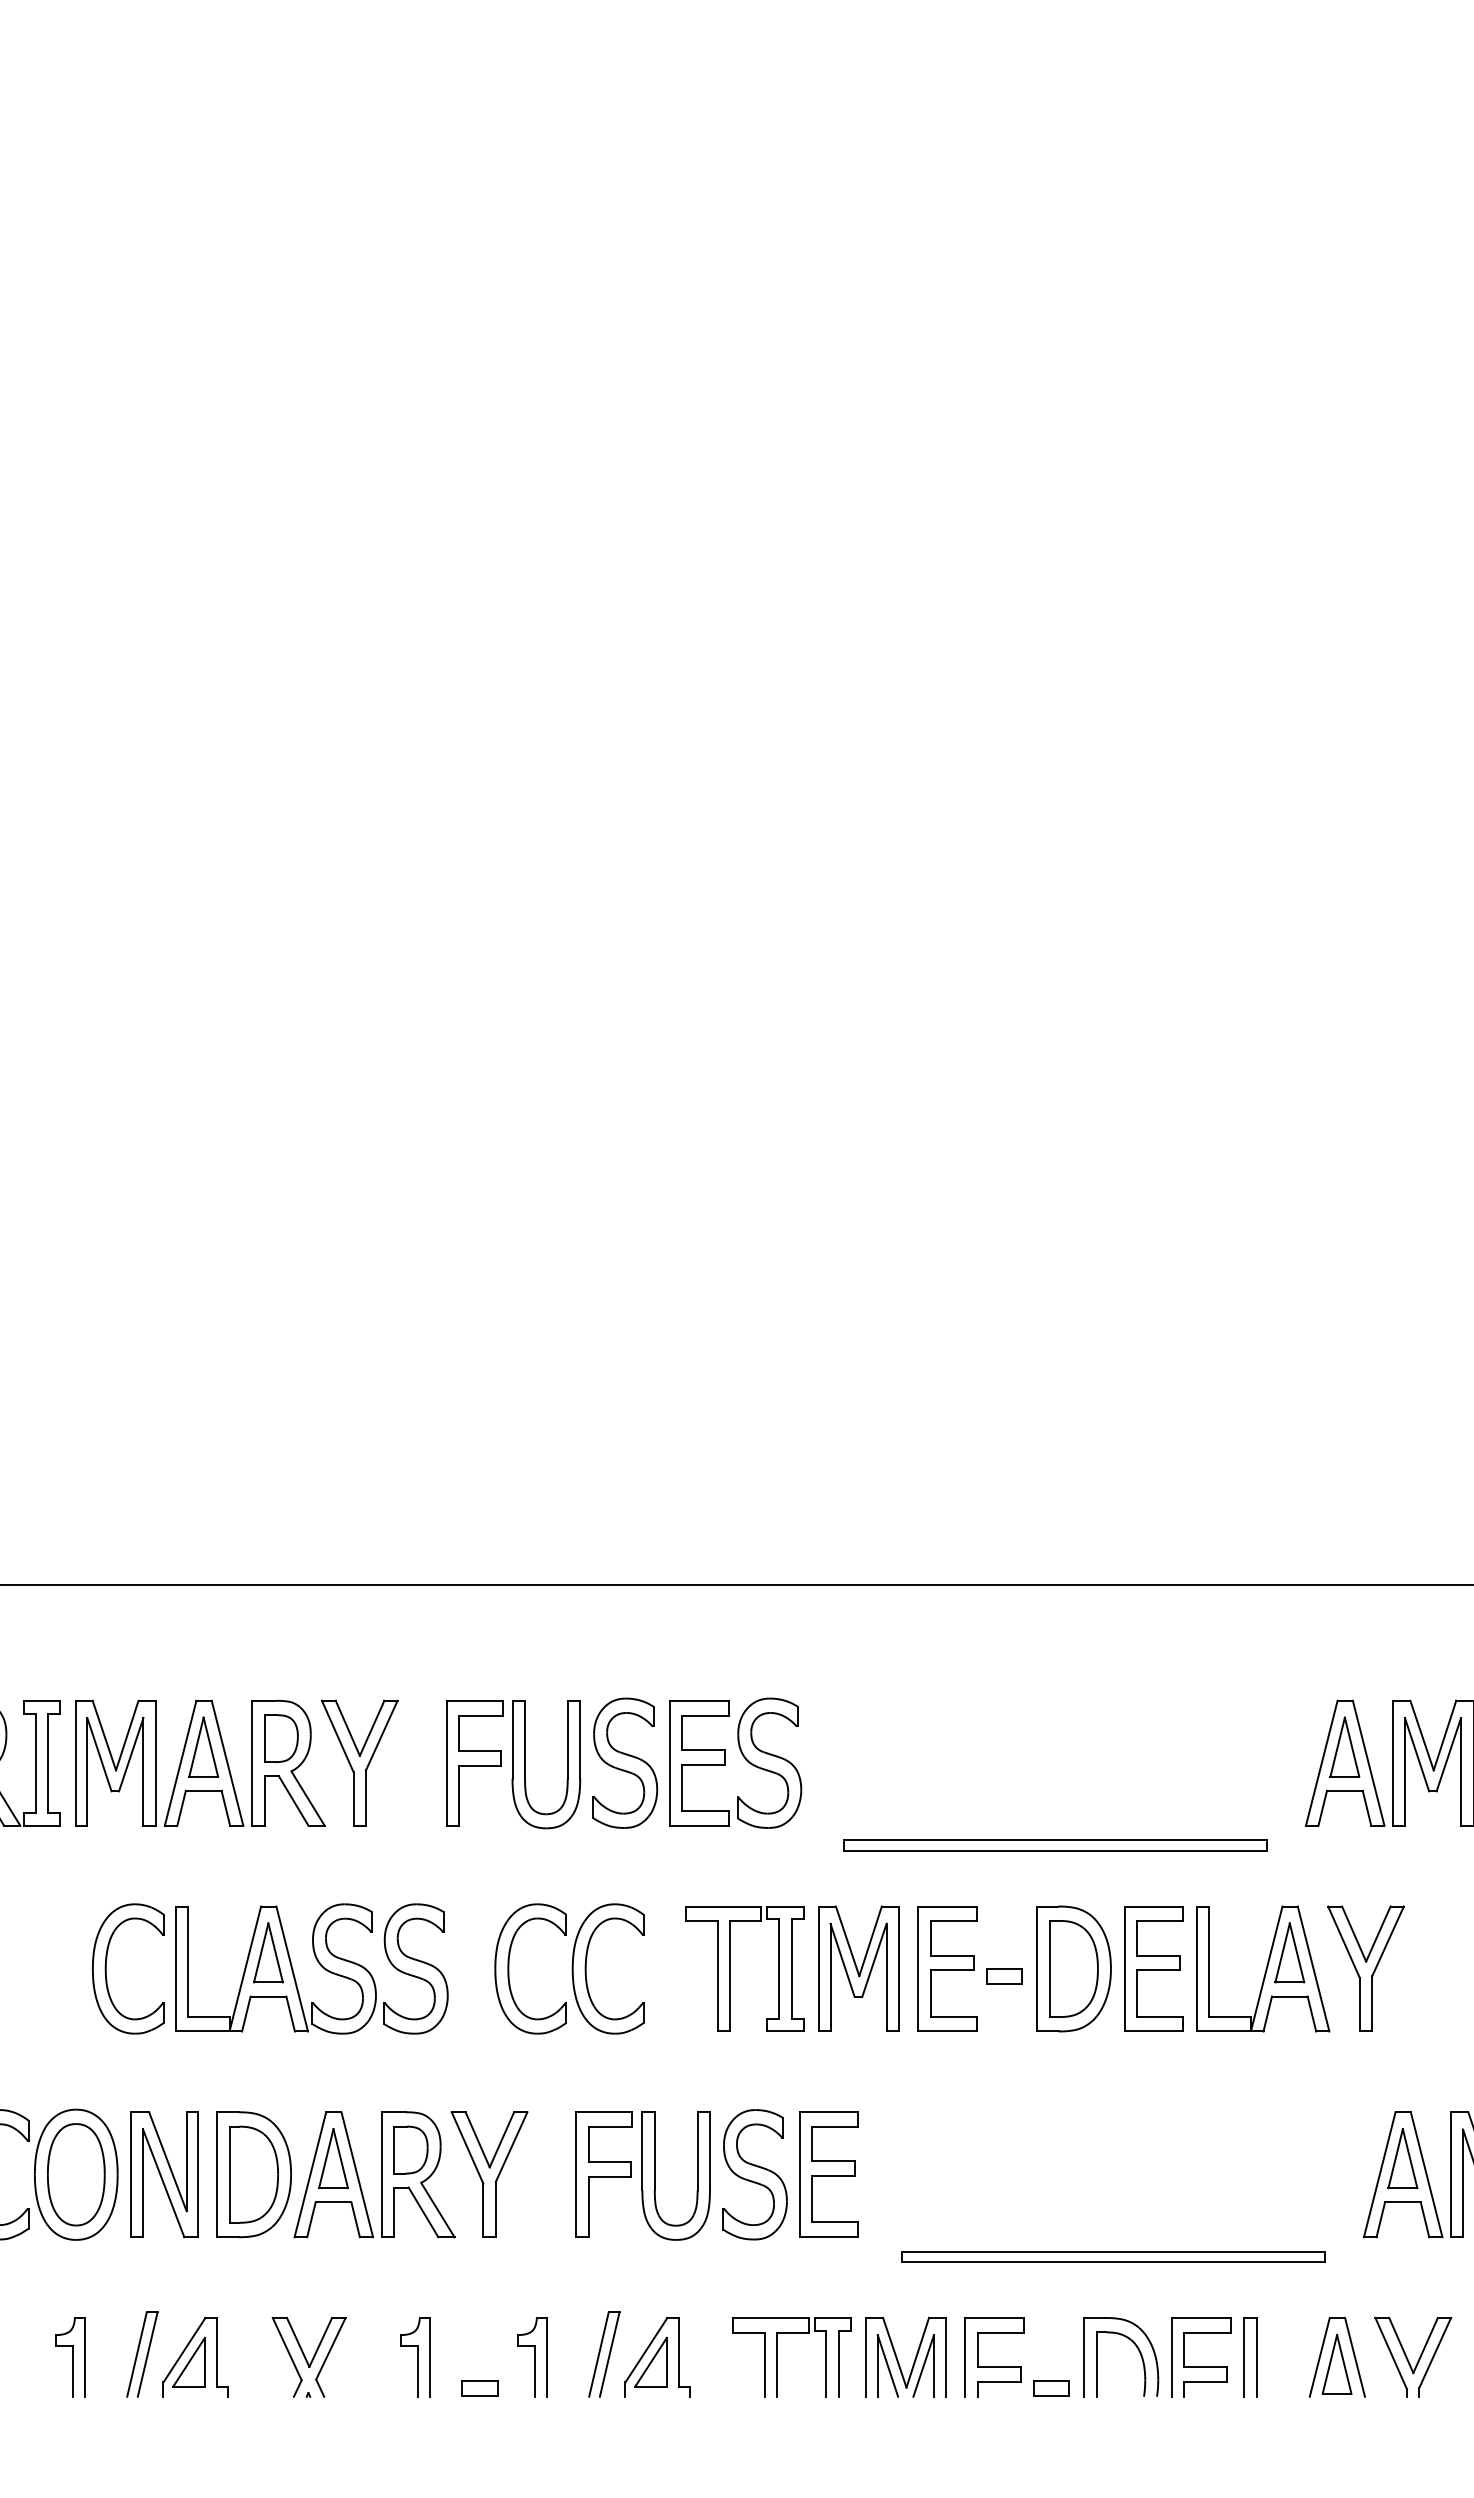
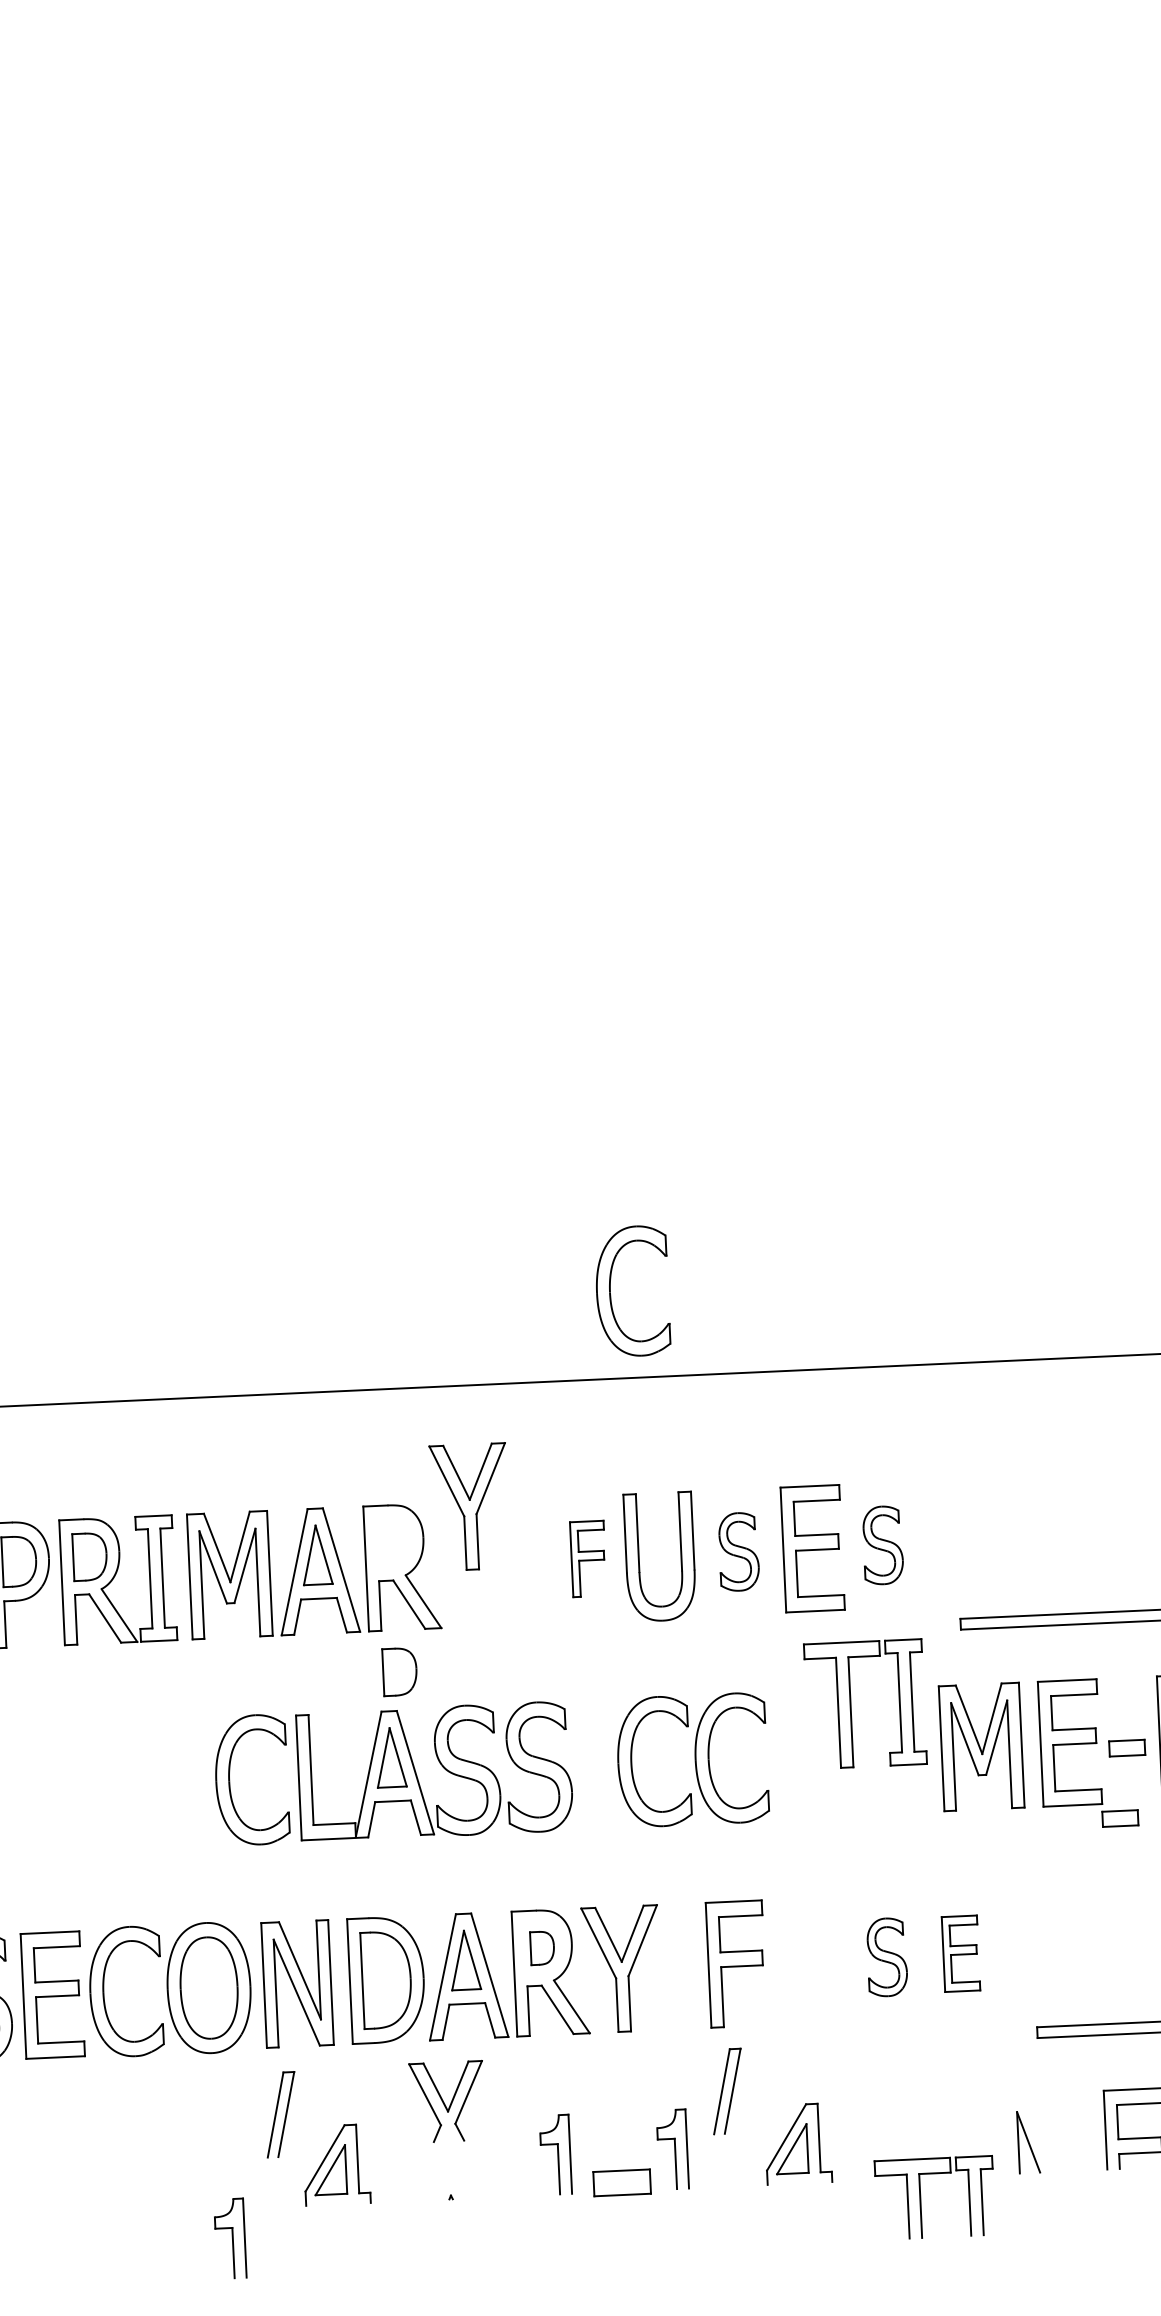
part: (509, 1497) -> (611, 1291), added
part: (281, 1738) -> (400, 1671), moved
part: (359, 1762) -> (469, 1506), moved
part: (625, 1762) -> (739, 1551), size x0.6
part: (769, 1762) -> (882, 1544), size x0.6
part: (474, 1763) -> (588, 1559), size x0.6
part: (730, 1968) -> (851, 1704), moved
part: (994, 2046) -> (1120, 1818), added
part: (410, 2149) -> (541, 1947), size x0.7
part: (754, 2174) -> (886, 1957), size x0.6
part: (828, 2174) -> (960, 1953), size x0.6
part: (655, 2175) -> (787, 1962), removed
part: (142, 2354) -> (281, 2114), moved
part: (604, 2354) -> (727, 2091), moved
part: (70, 2357) -> (230, 2239), moved
part: (308, 2357) -> (446, 2102), moved
part: (777, 2357) -> (920, 2198), moved
part: (898, 2360) -> (1038, 2136), removed
part: (479, 2388) -> (621, 2183), size x1.6

